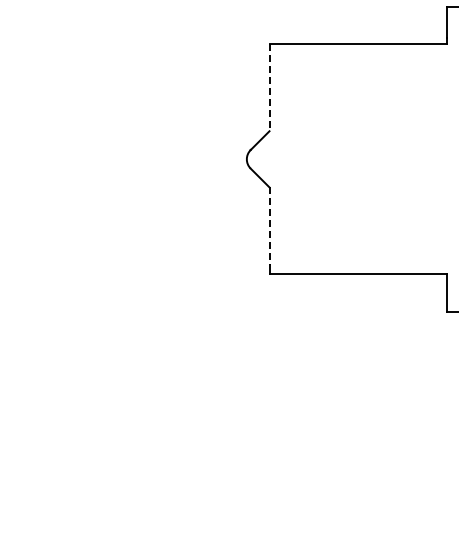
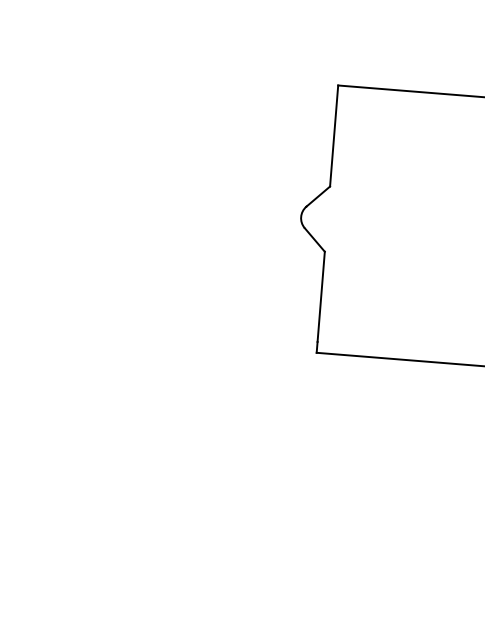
line: (269, 87) -> (334, 135), dashed -> solid
line: (269, 226) -> (321, 297), dashed -> solid

